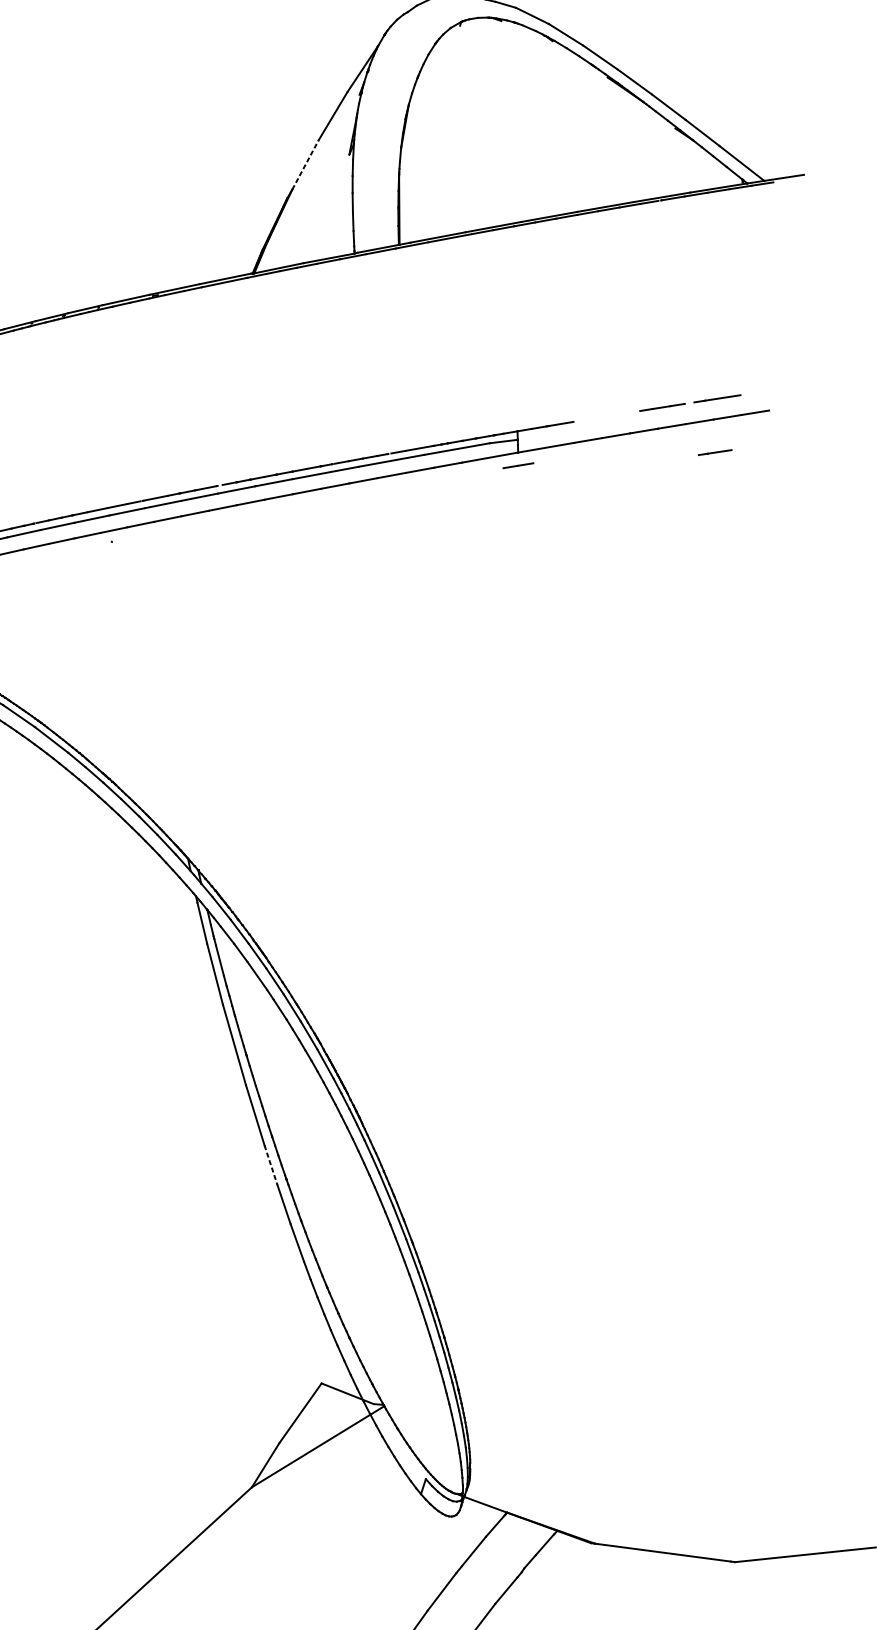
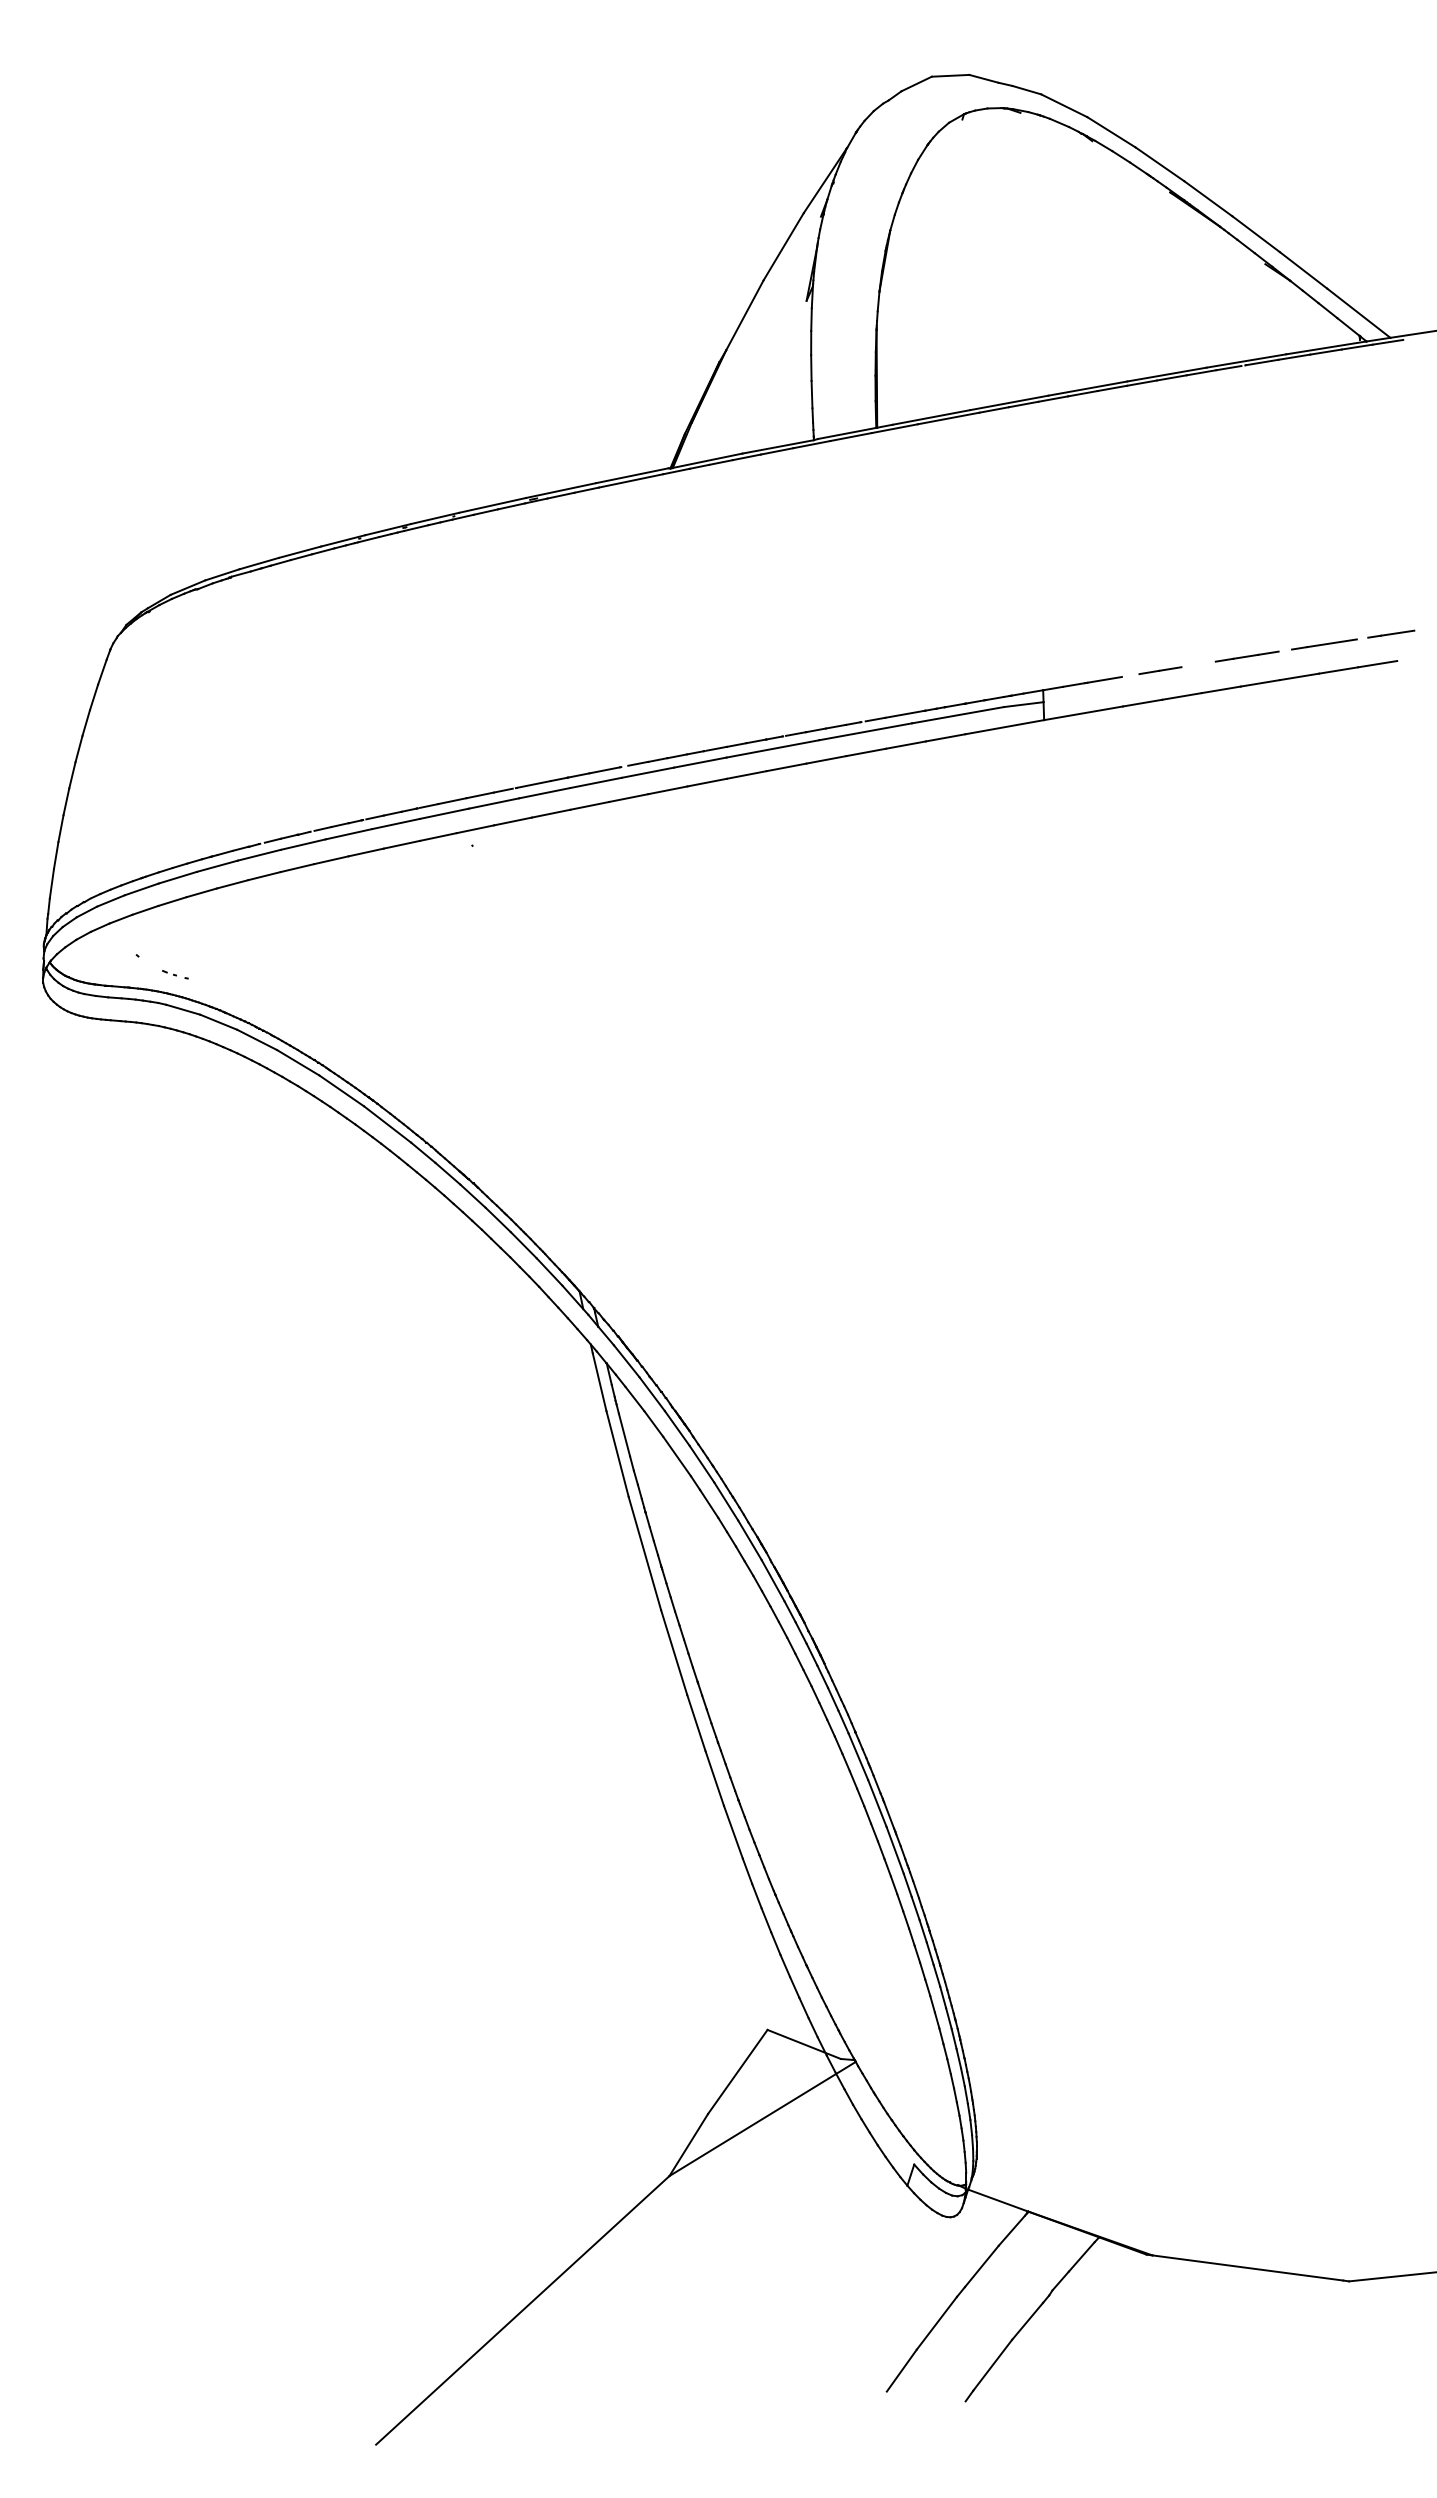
line: (305, 165) -> (744, 315), dashed -> solid
line: (715, 452) -> (1391, 633), moved
line: (518, 465) -> (1160, 670), moved
line: (271, 1164) -> (696, 1722), dashed -> solid

